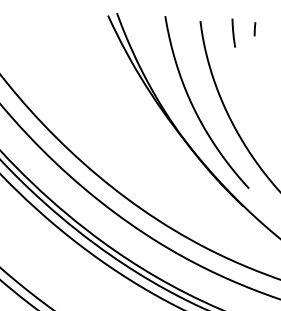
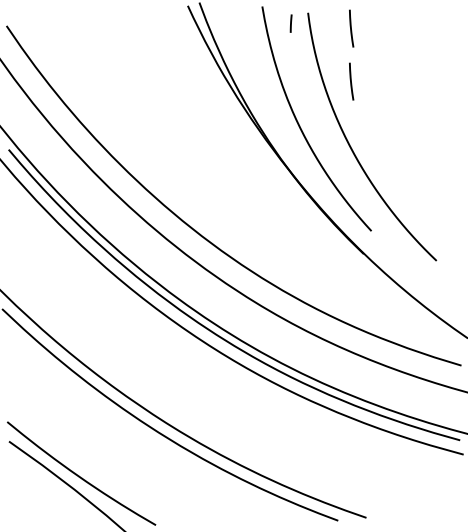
line: (254, 29) -> (290, 23), moved
line: (233, 73) -> (351, 81), added

